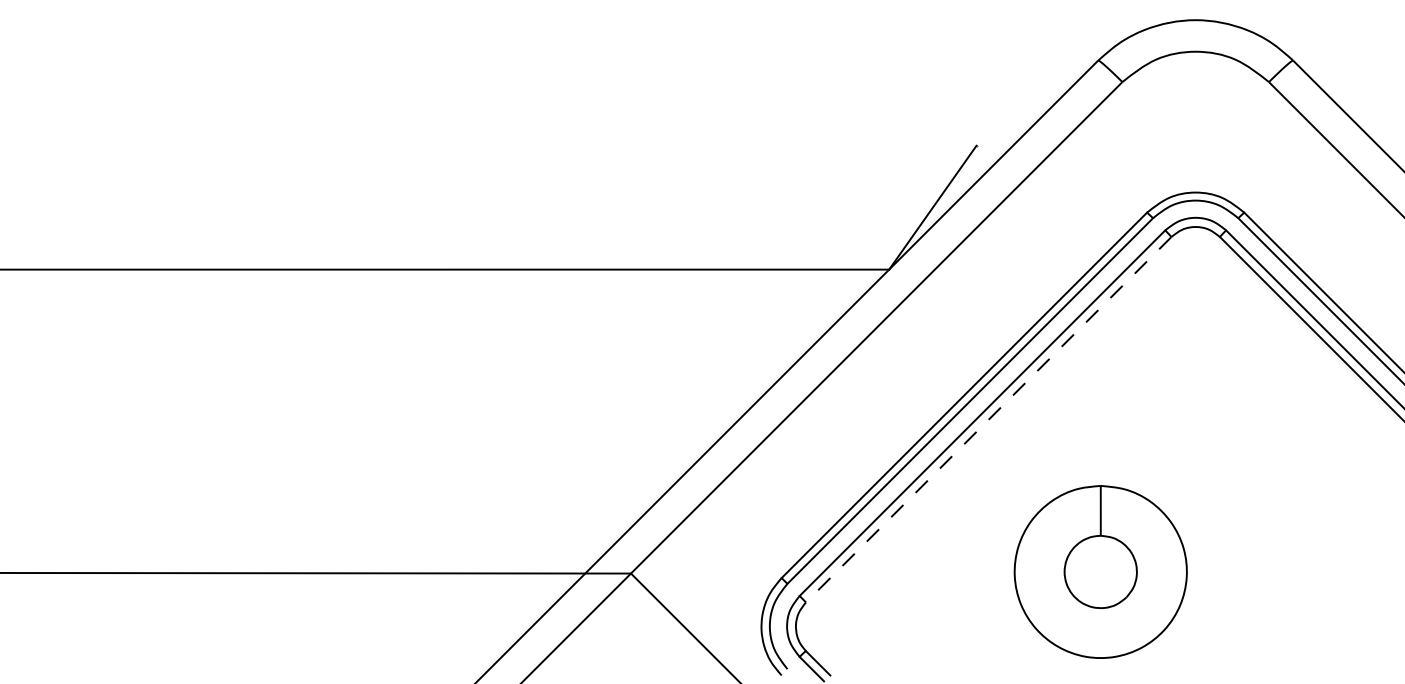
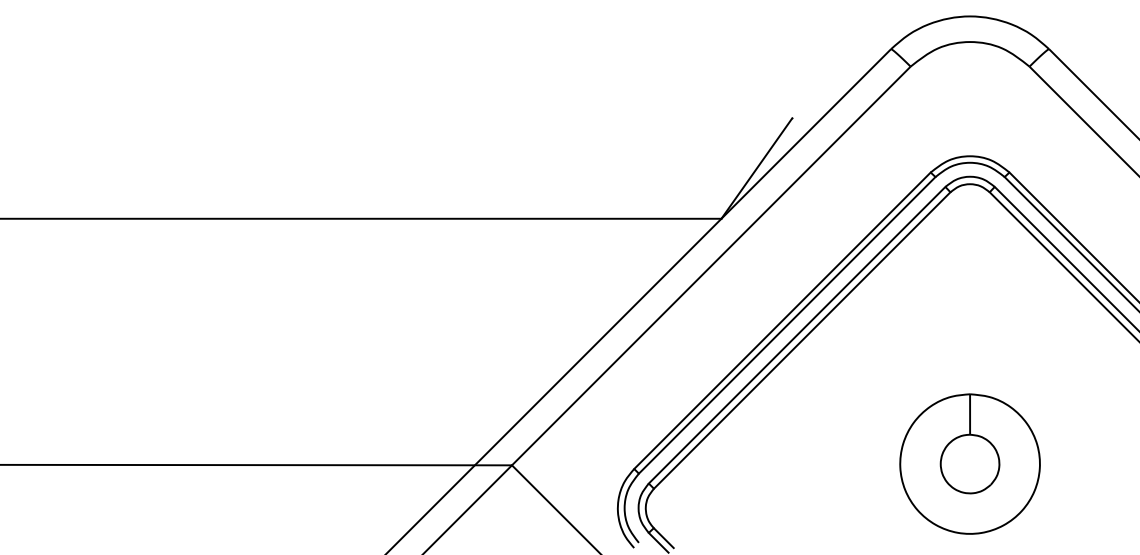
line: (989, 419) -> (802, 340), dashed -> solid
part: (1100, 571) -> (969, 463), moved

